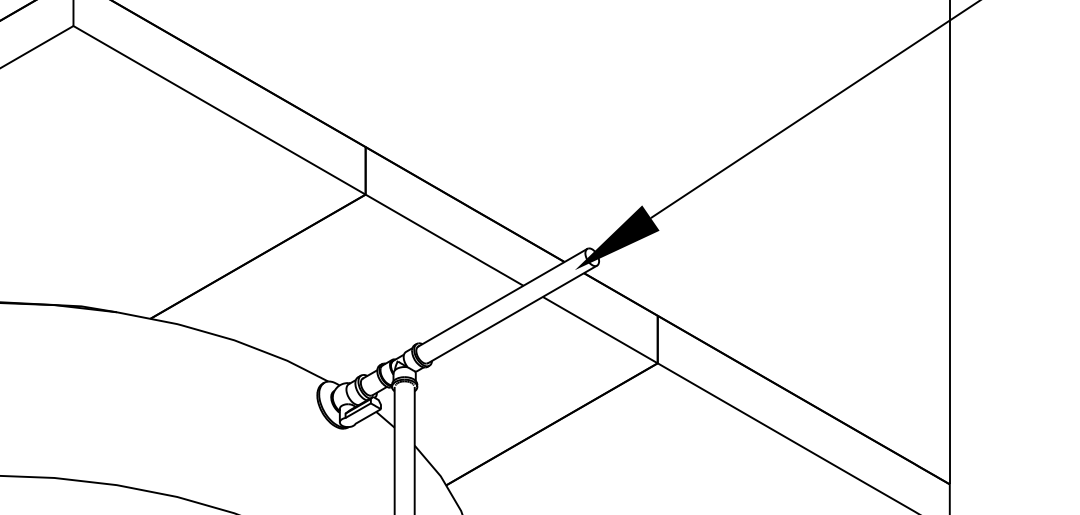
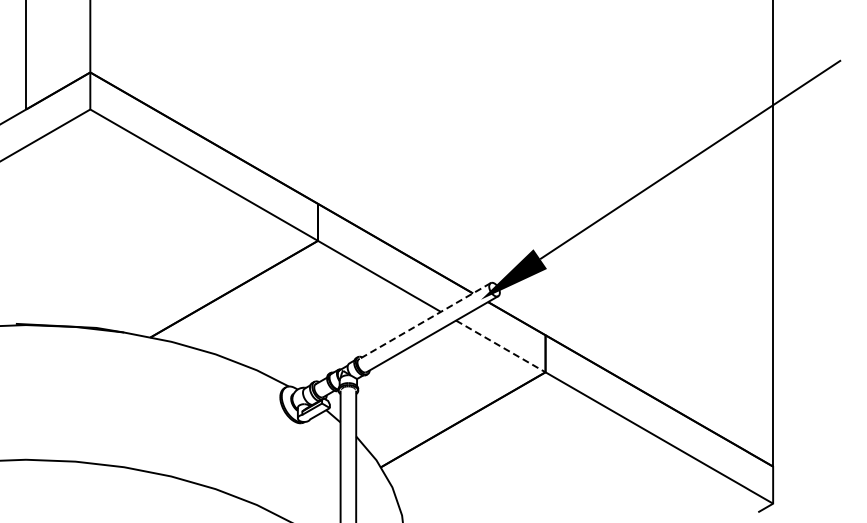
line: (501, 299) -> (423, 322), solid -> dashed
line: (599, 330) -> (500, 346), solid -> dashed

